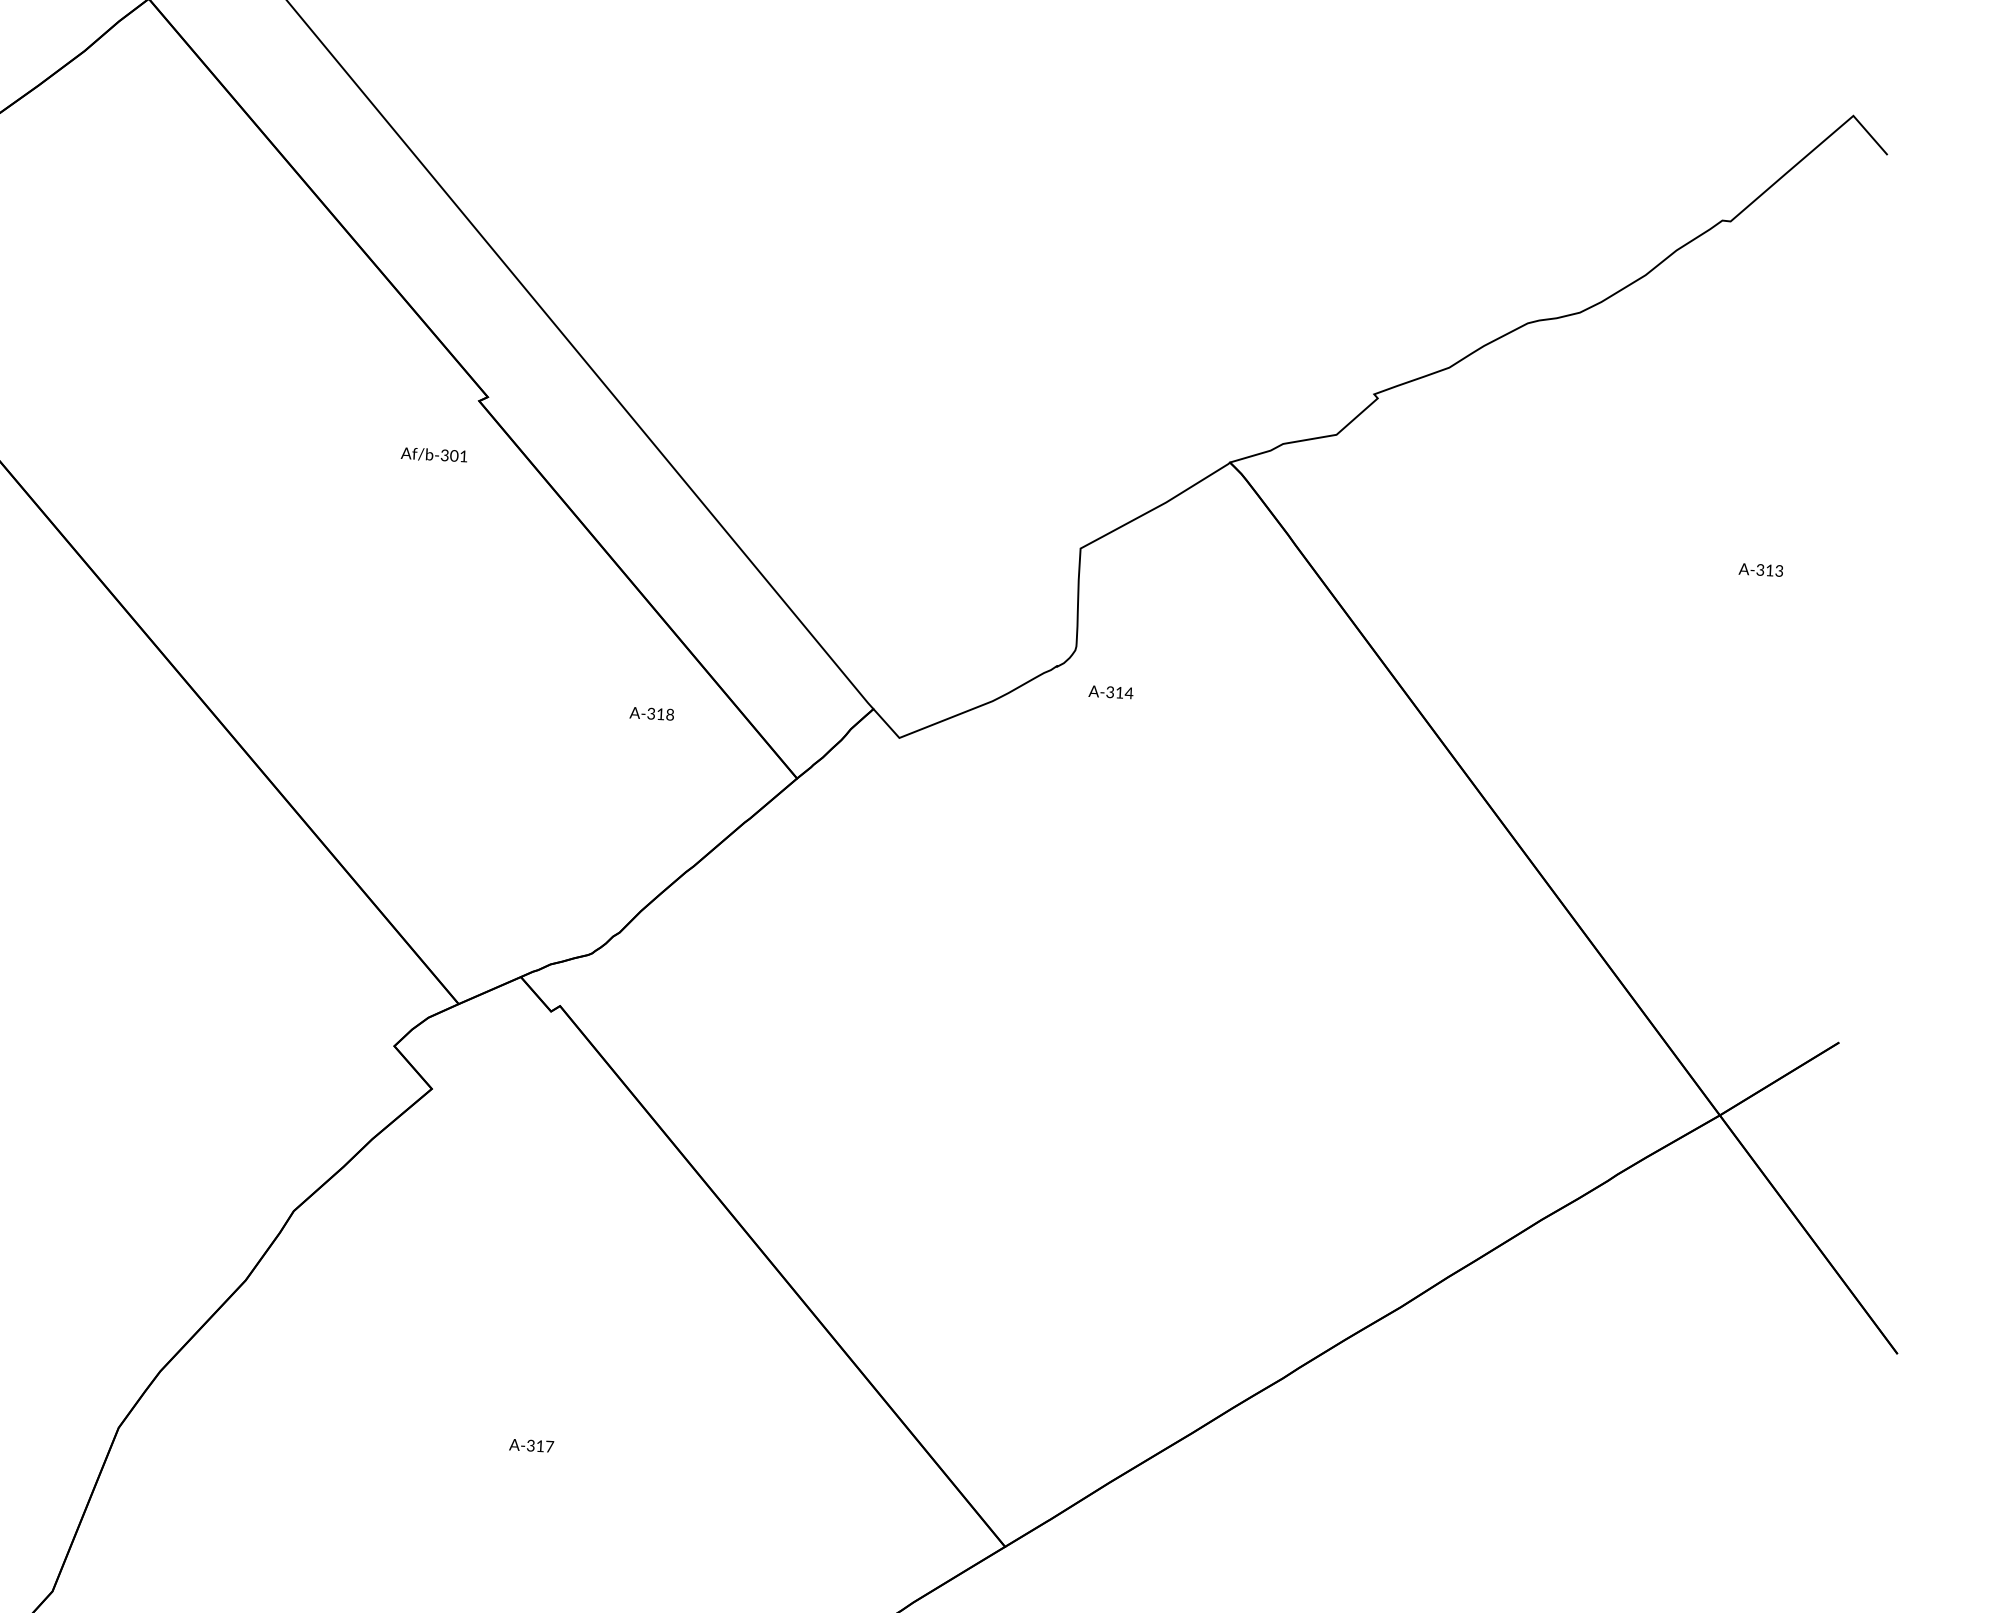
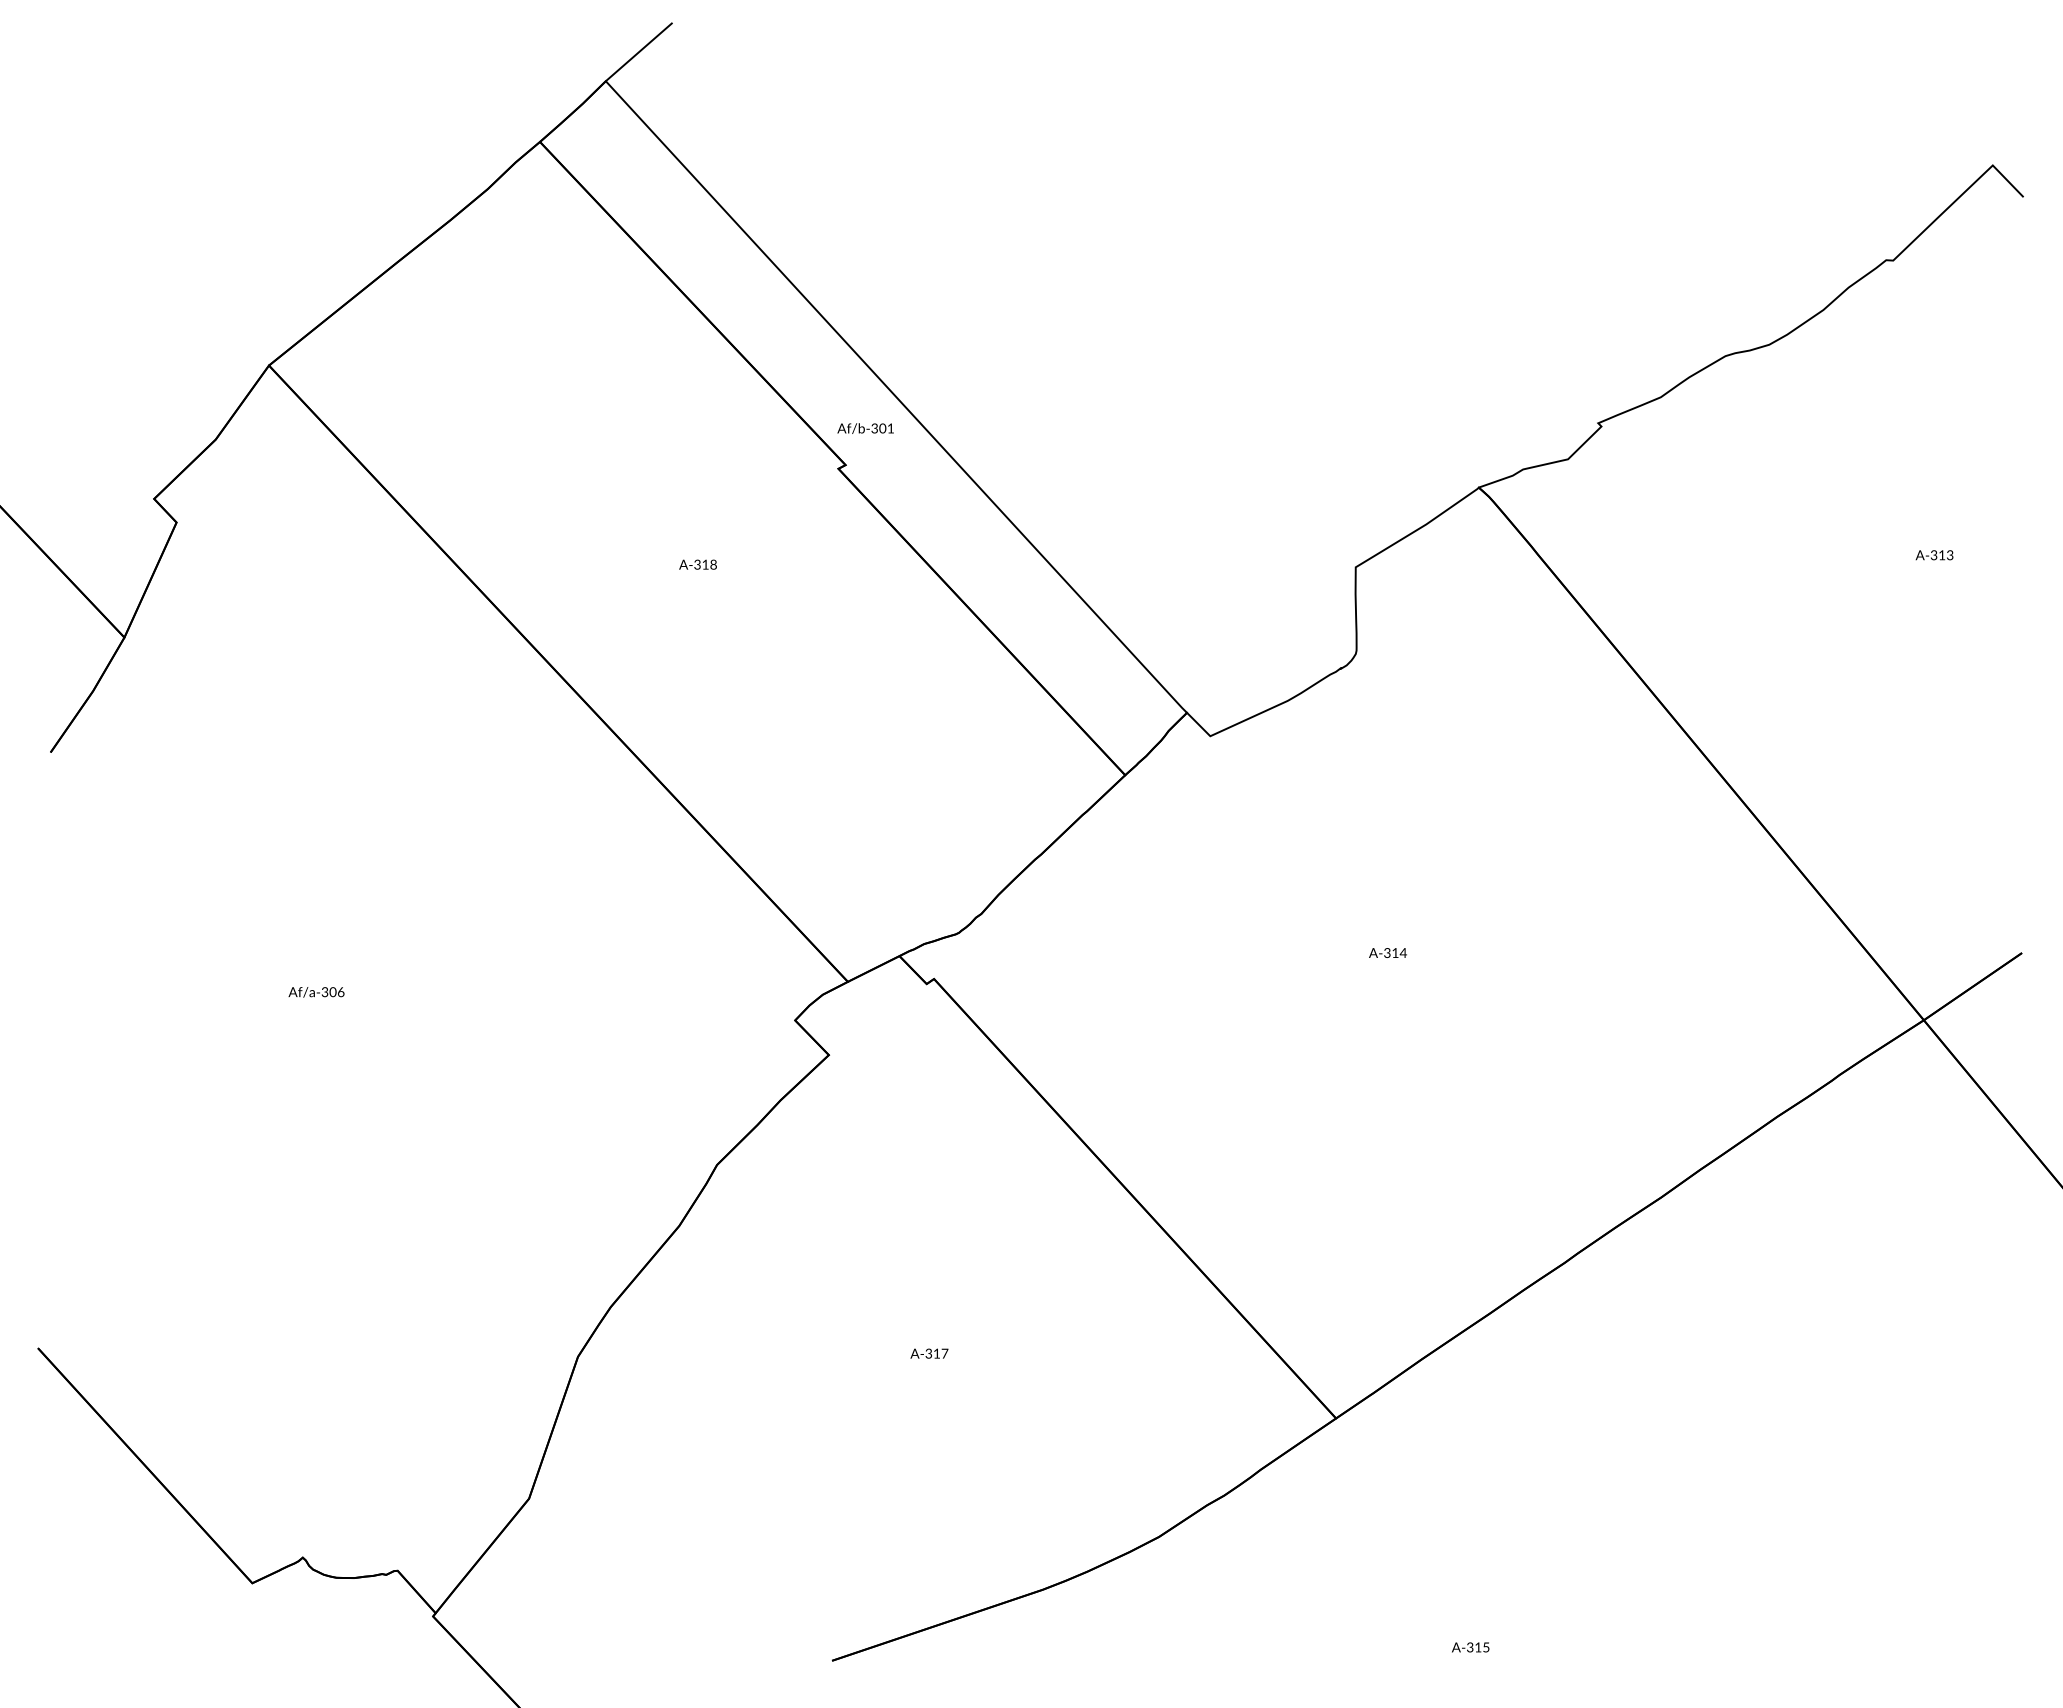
text: (434, 454) -> (865, 428), moved
text: (1110, 691) -> (1387, 952), moved
text: (651, 713) -> (697, 564), moved

